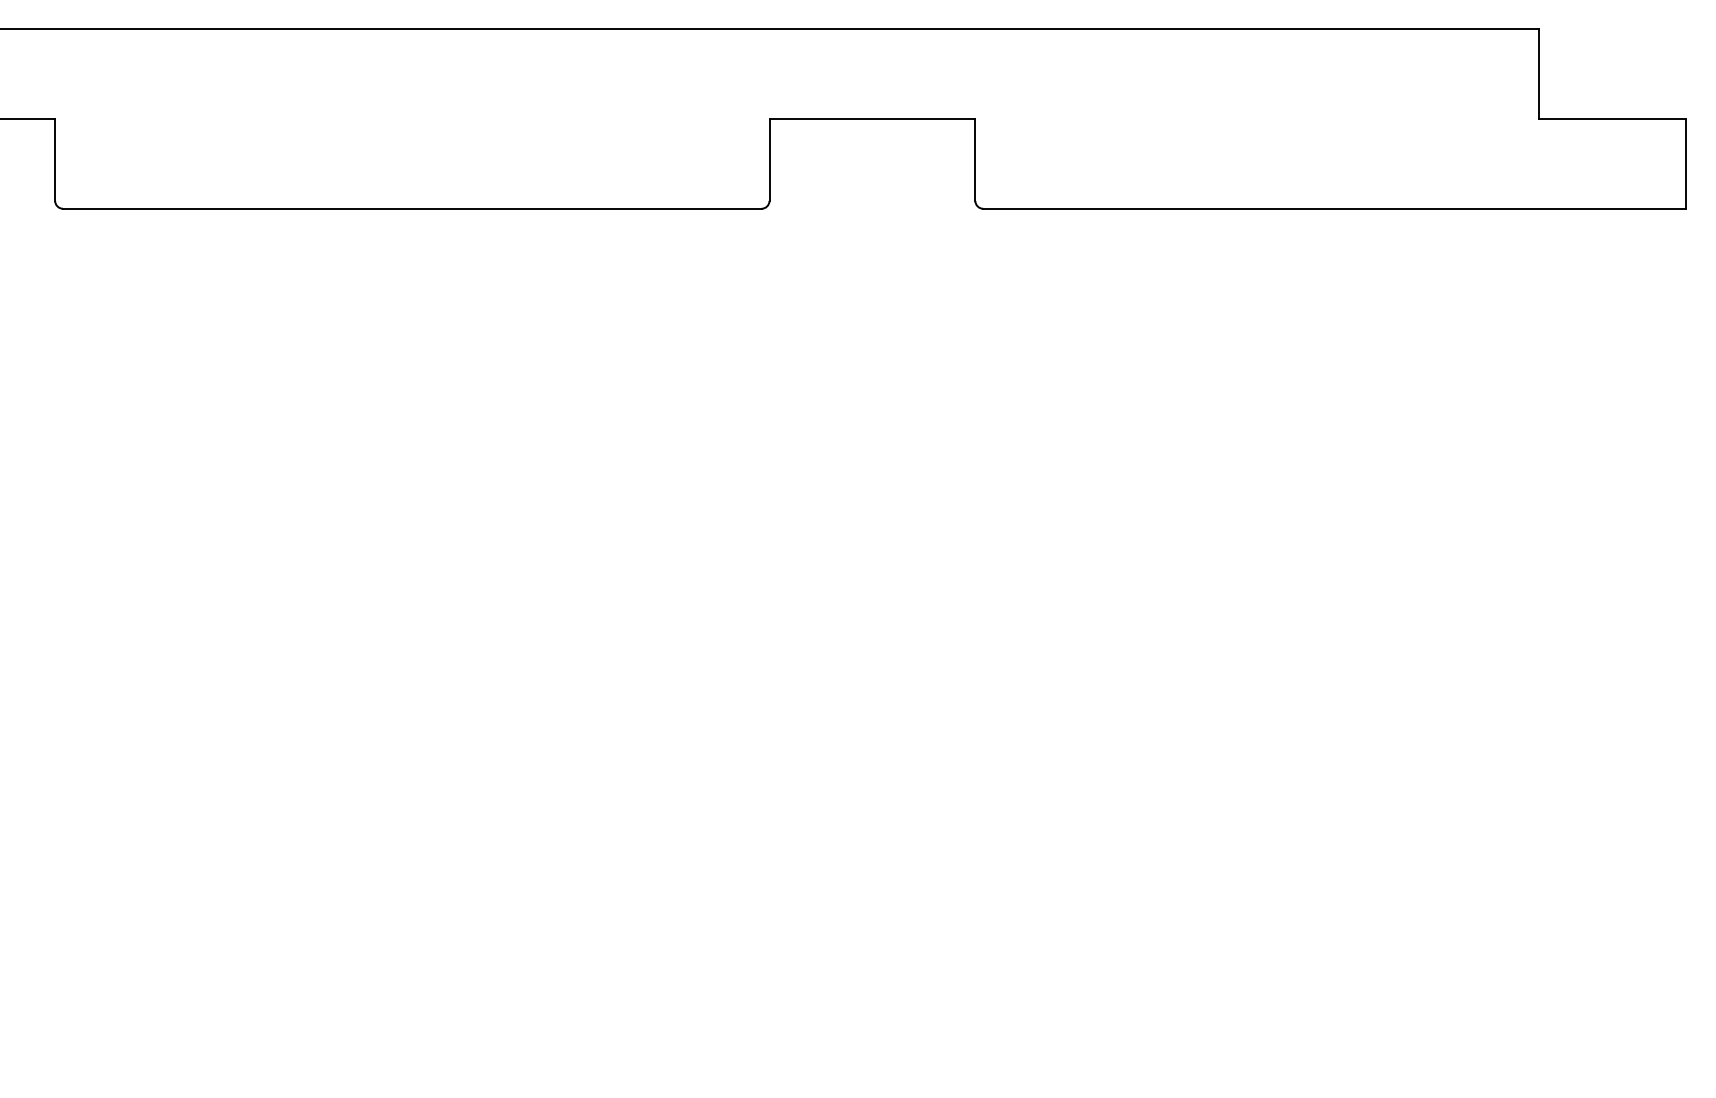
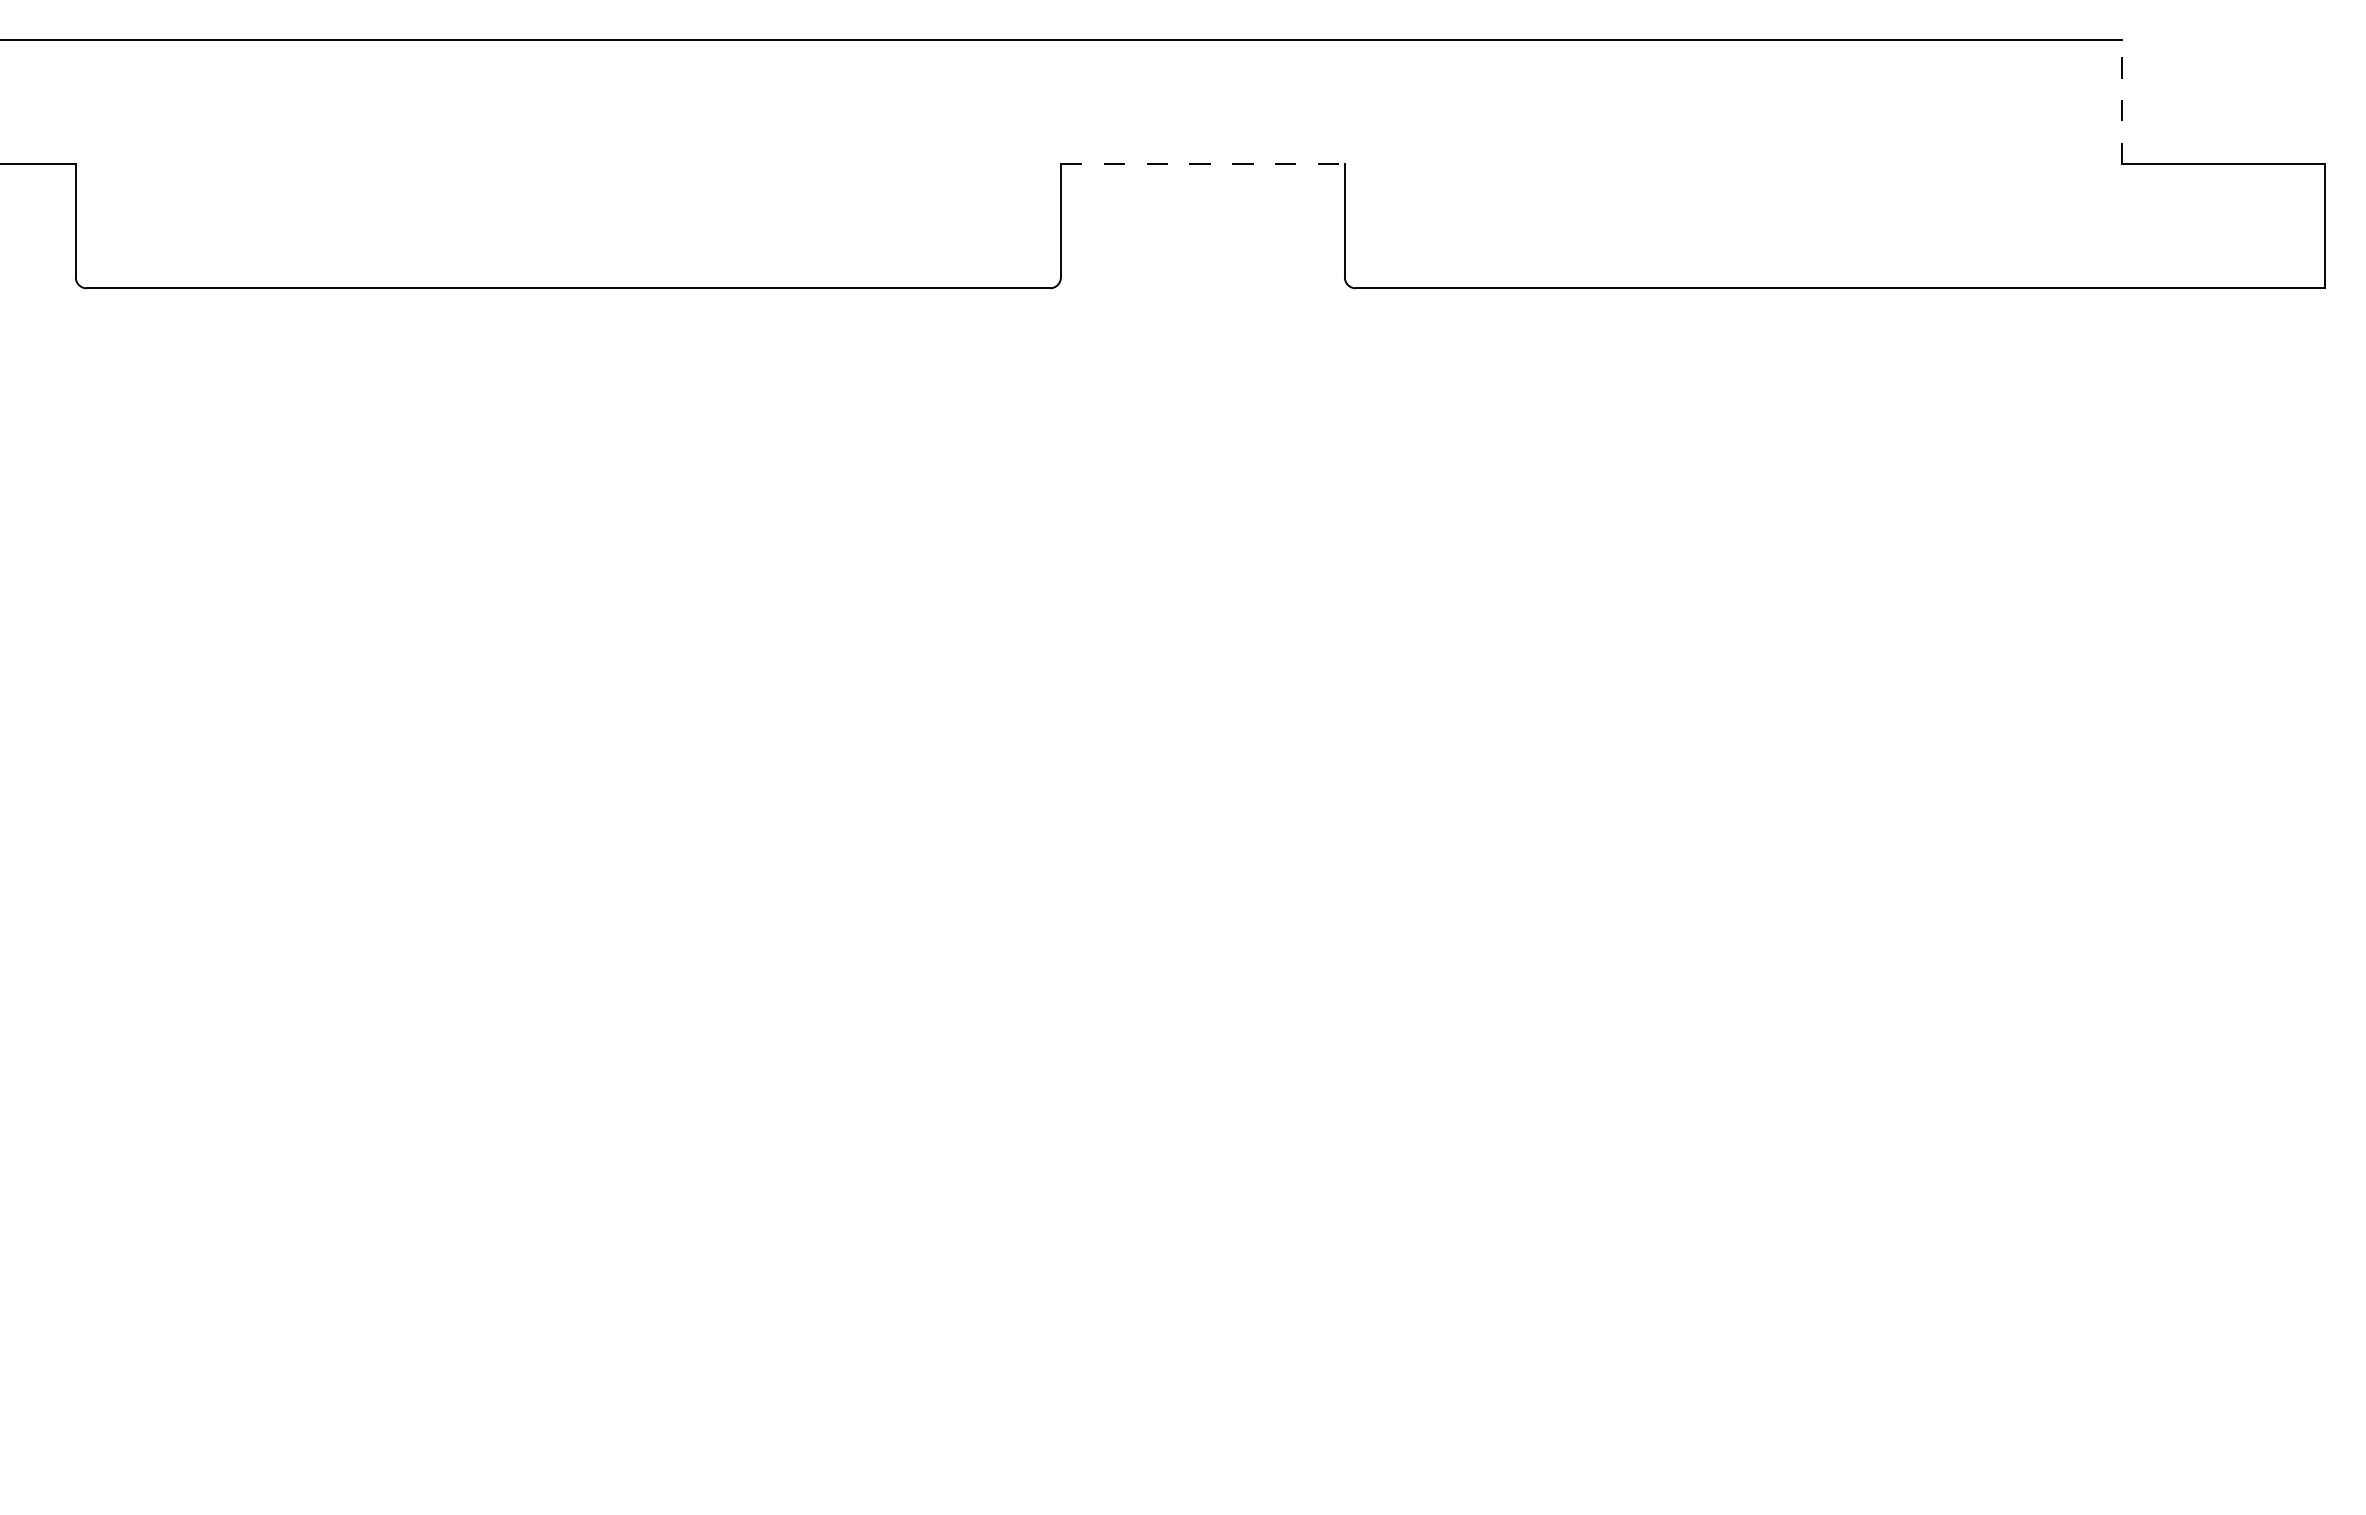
line: (1539, 73) -> (2122, 101), solid -> dashed
line: (872, 119) -> (1202, 164), solid -> dashed

